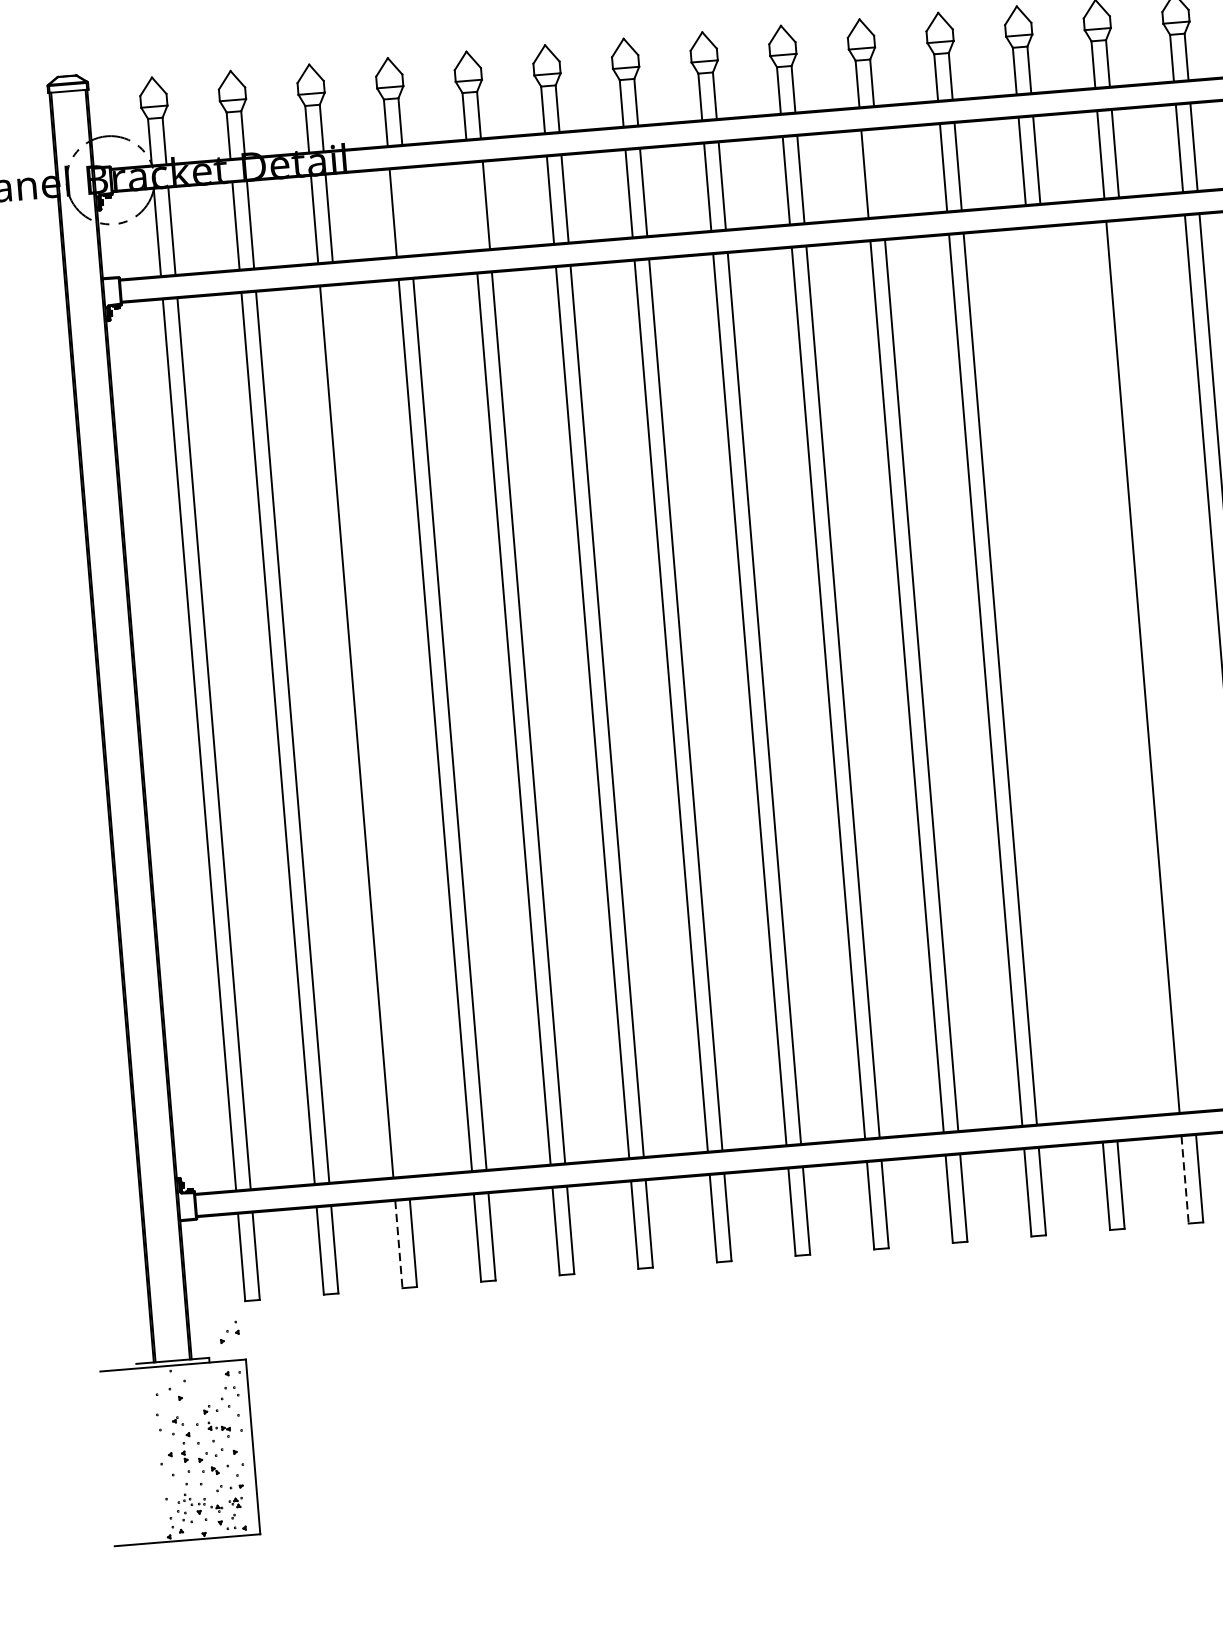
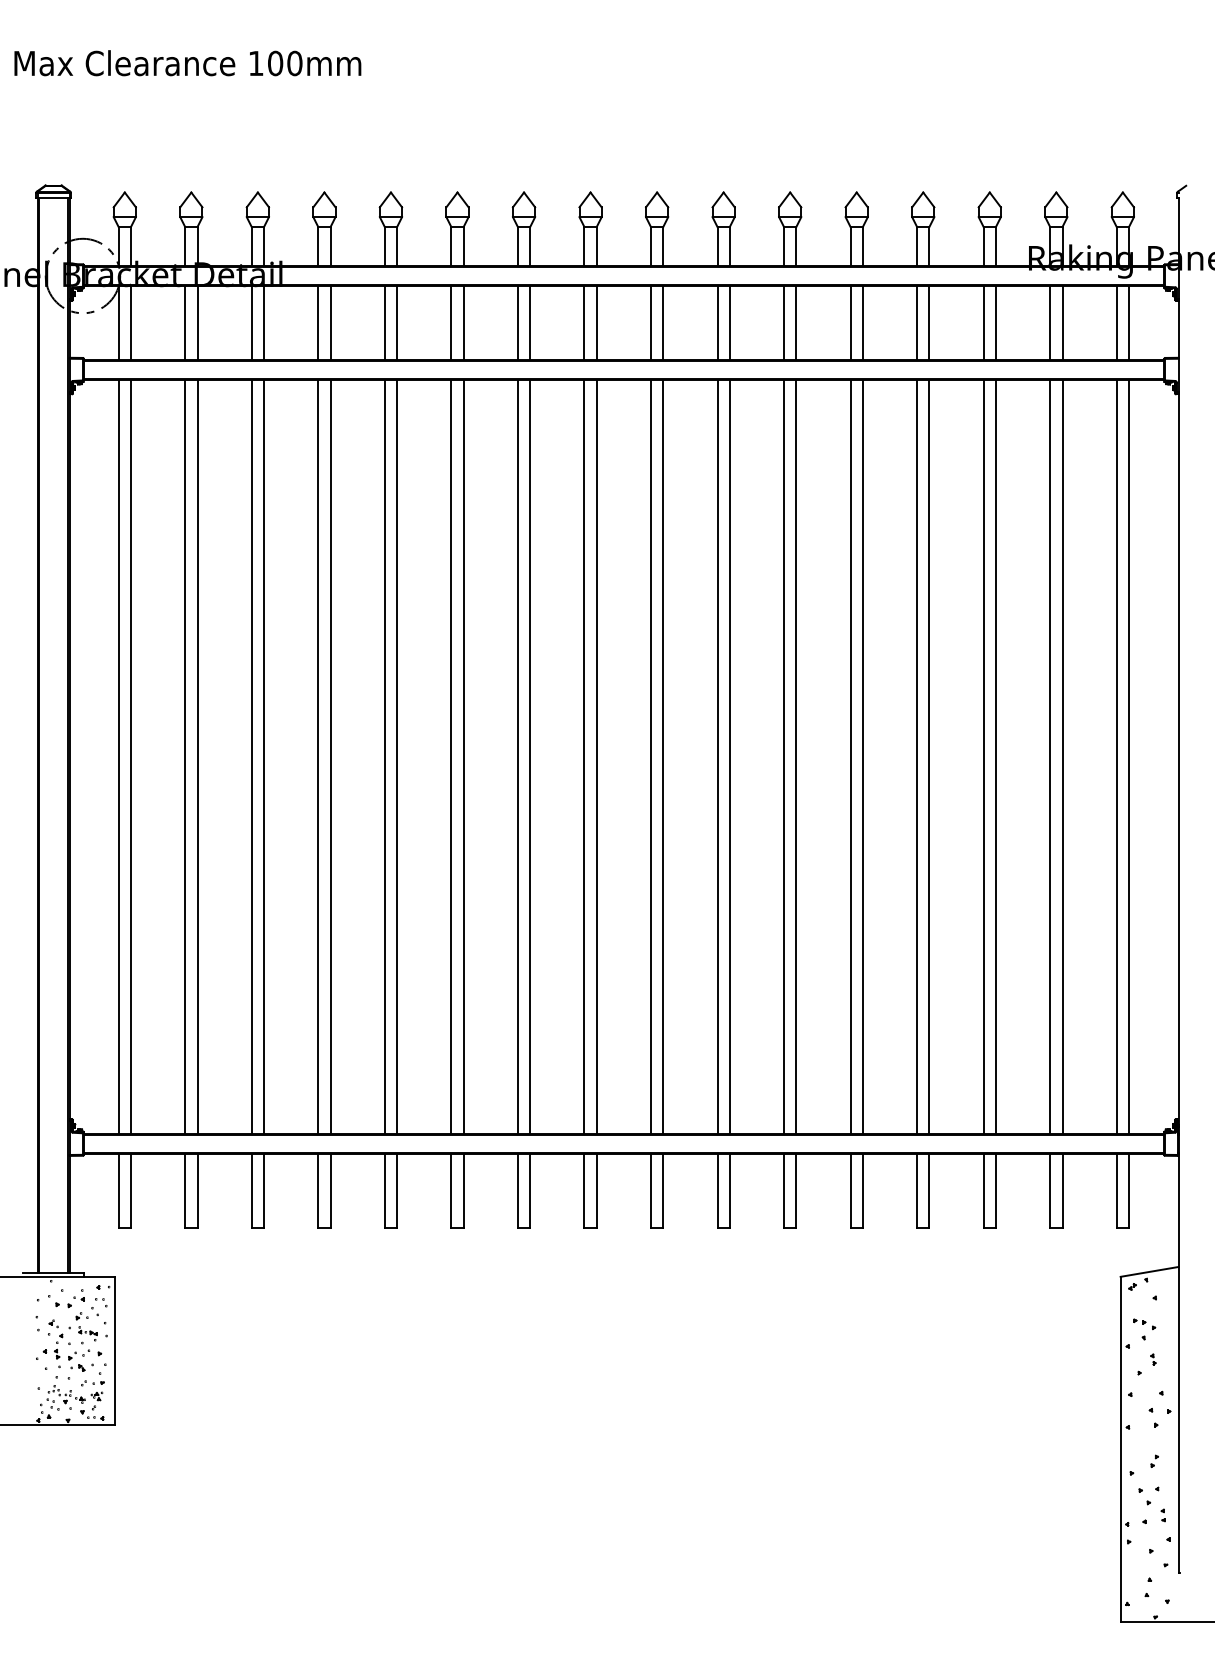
line: (879, 173) -> (729, 323), added
line: (471, 207) -> (384, 323), added
line: (407, 212) -> (330, 323), added
line: (1157, 665) -> (929, 756), added
line: (1078, 672) -> (862, 756), added
line: (1064, 673) -> (850, 756), added
line: (371, 730) -> (264, 756), added
line: (1185, 1179) -> (917, 1190), dashed -> solid
line: (398, 1244) -> (251, 1190), dashed -> solid
part: (228, 1332) -> (75, 1298), moved

